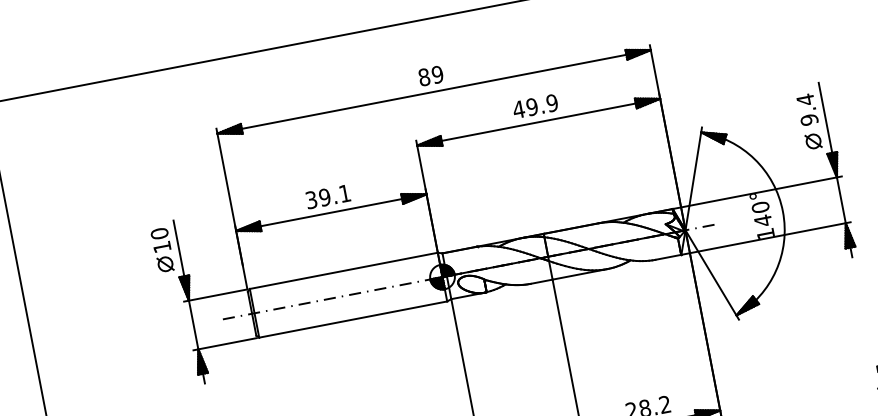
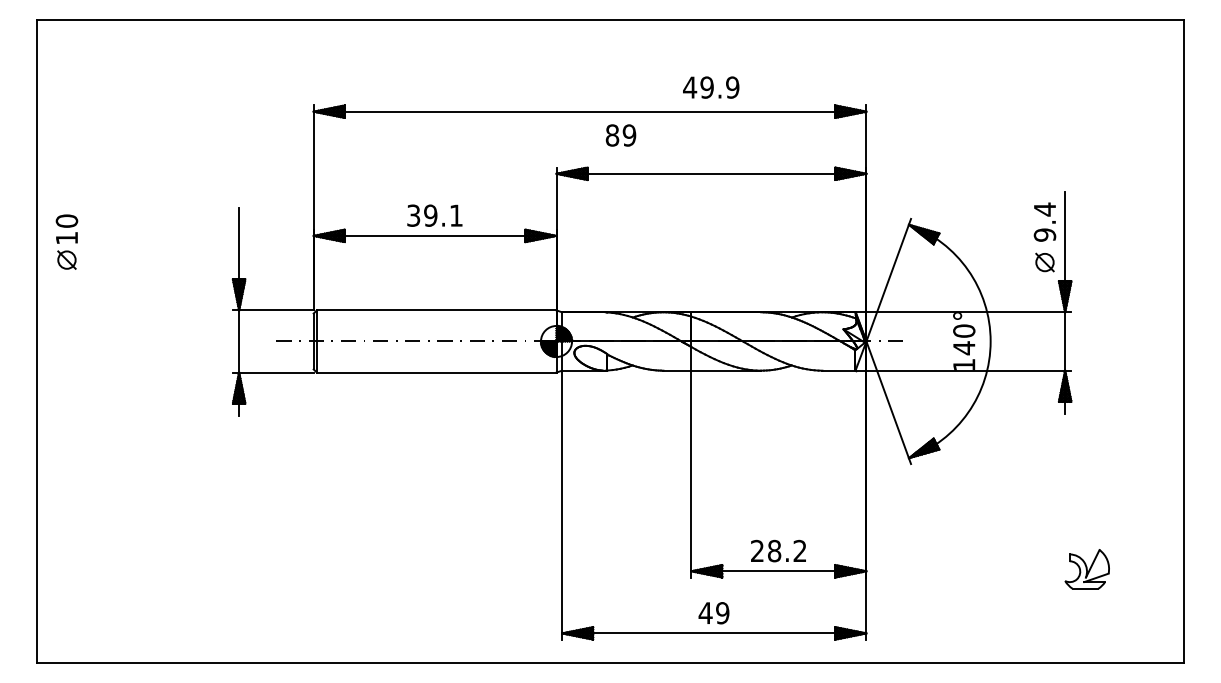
text: (430, 76) -> (620, 135), moved
text: (535, 106) -> (711, 87), moved
part: (162, 249) -> (66, 241), moved

